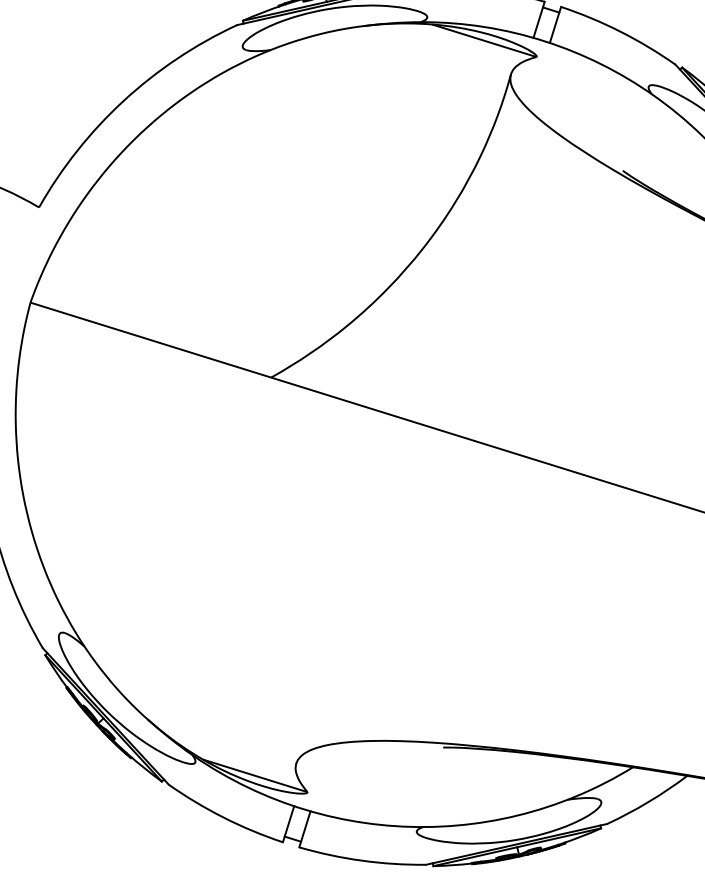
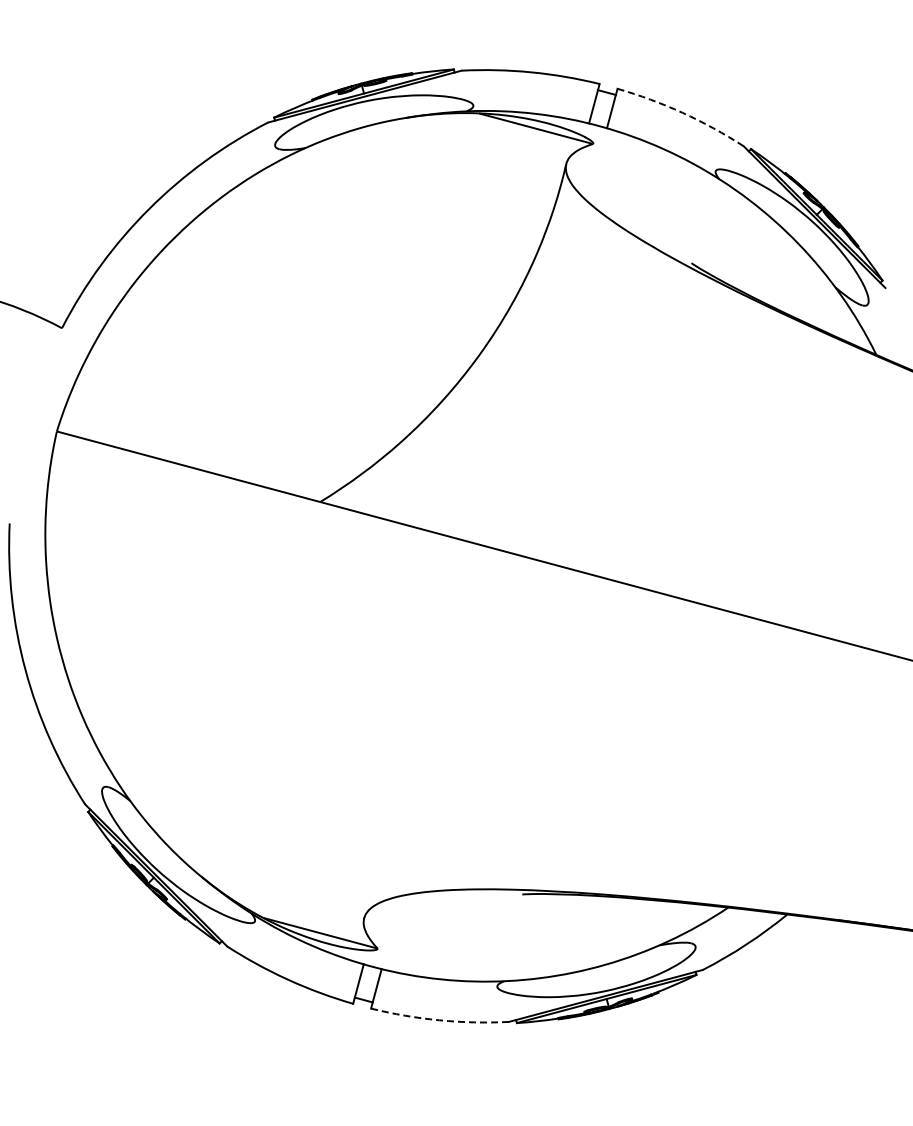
arc: (620, 31) -> (682, 112), solid -> dashed
arc: (362, 860) -> (439, 1020), solid -> dashed

